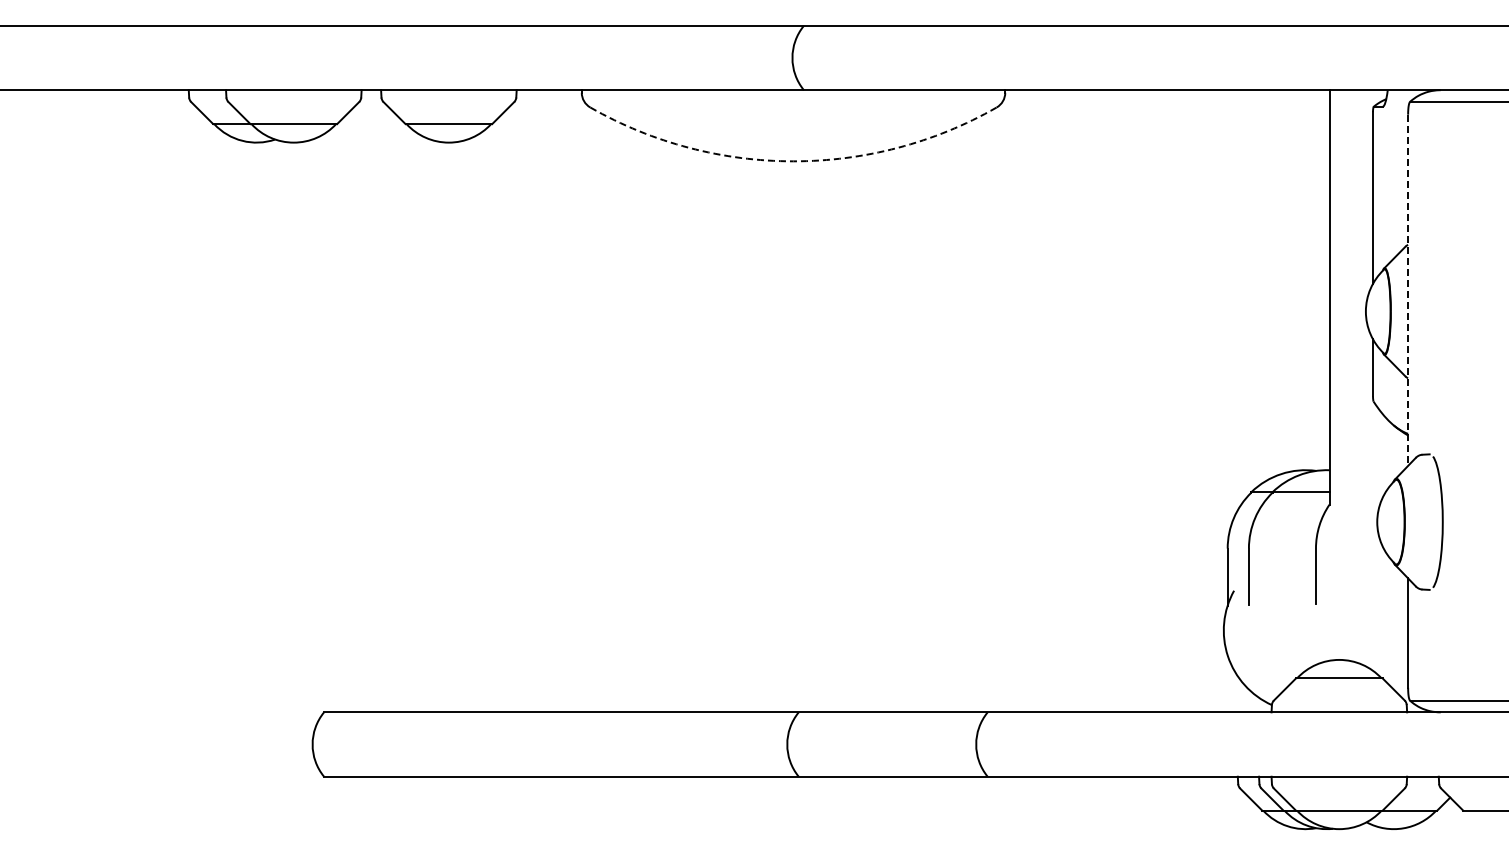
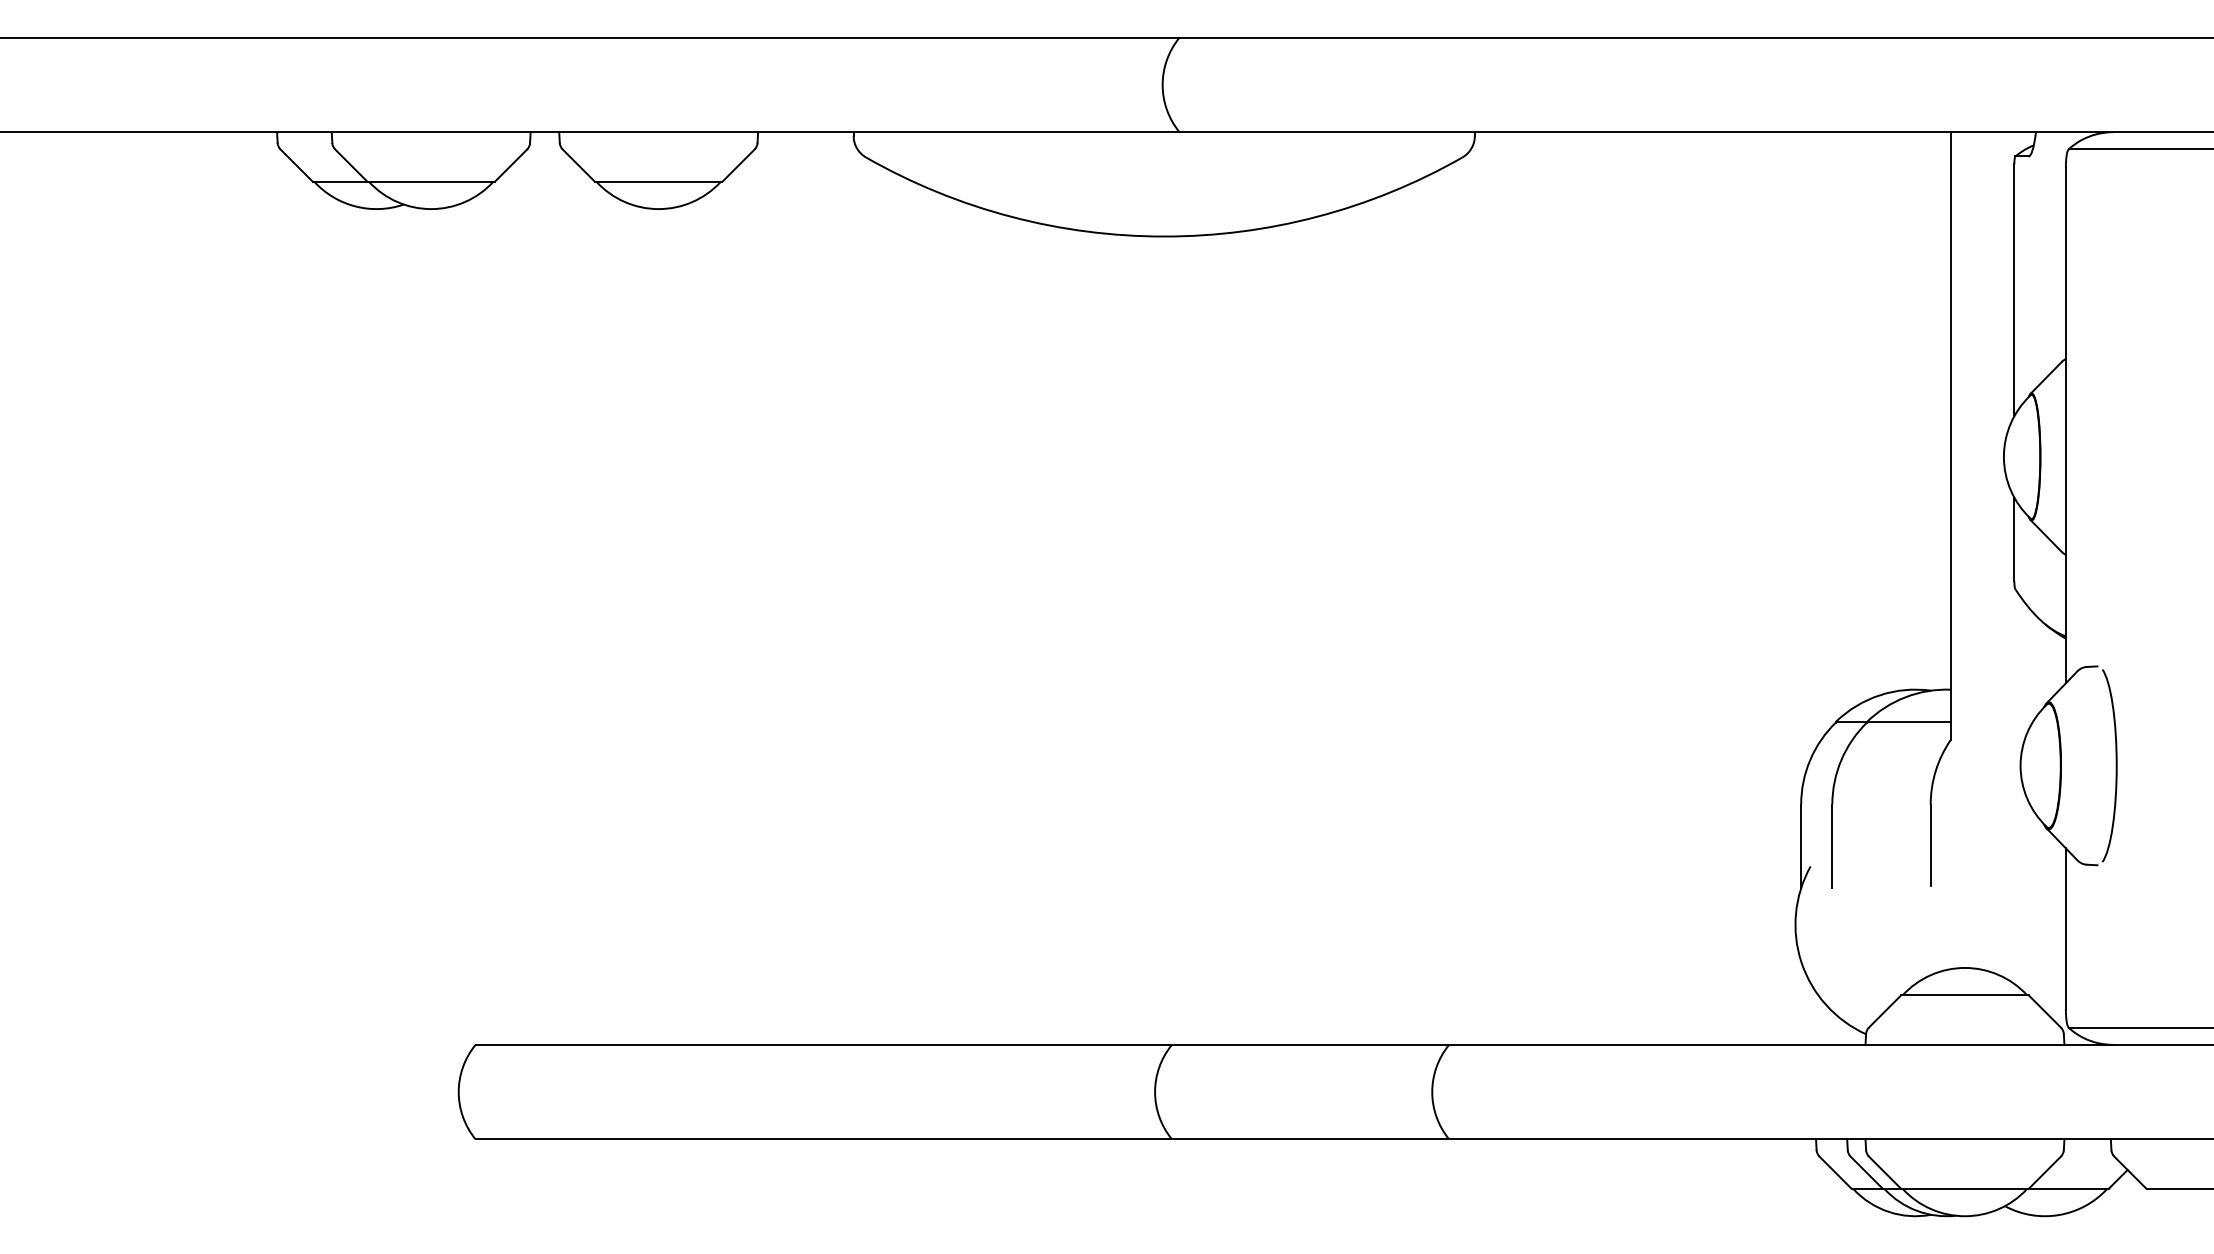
arc: (793, 161) -> (1164, 236), dashed -> solid
line: (1408, 290) -> (2066, 426), dashed -> solid

